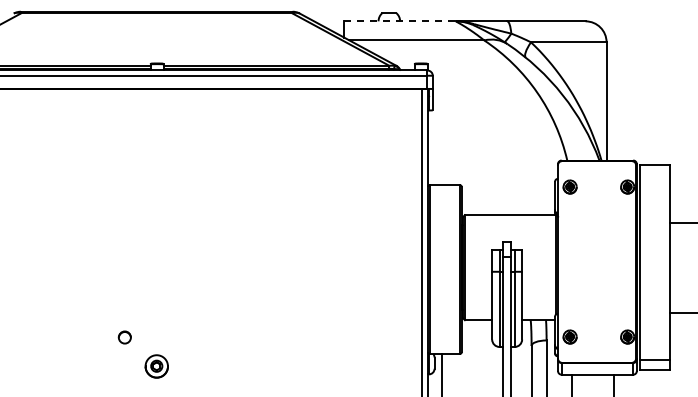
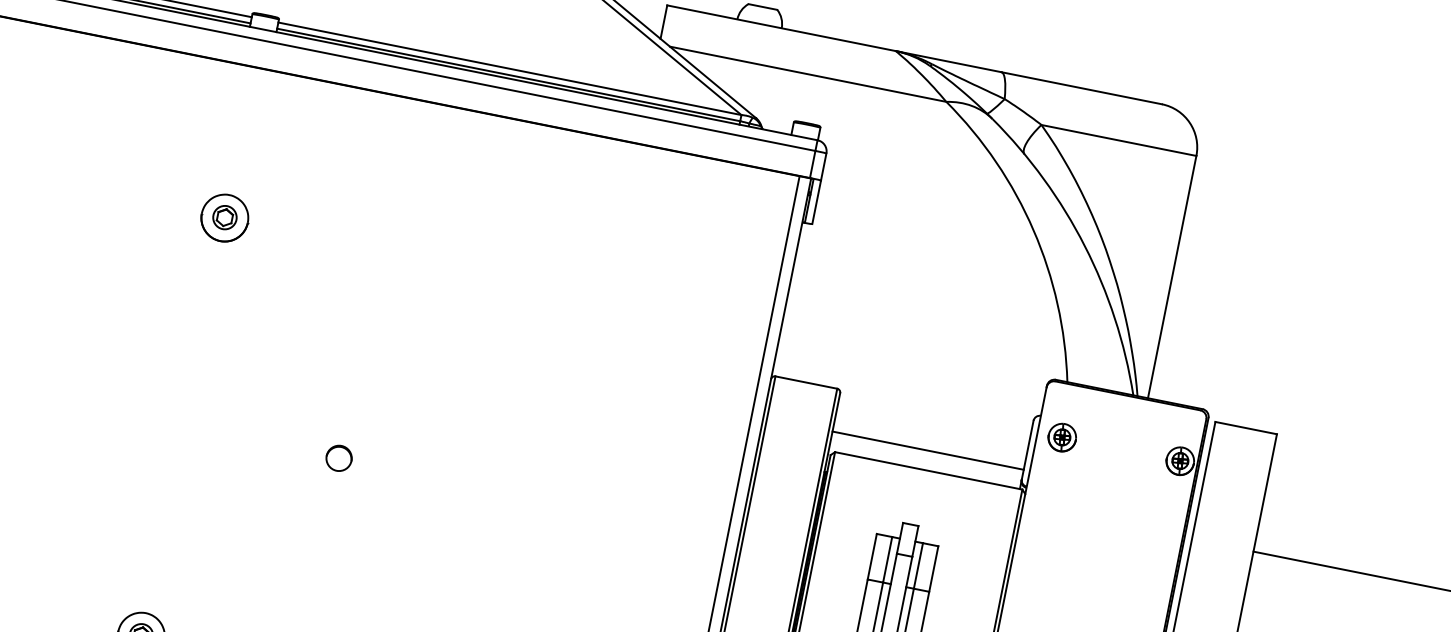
line: (400, 21) -> (782, 28), dashed -> solid
part: (156, 162) -> (224, 217), added
line: (508, 205) -> (928, 450), added
part: (124, 337) -> (338, 458), moved

